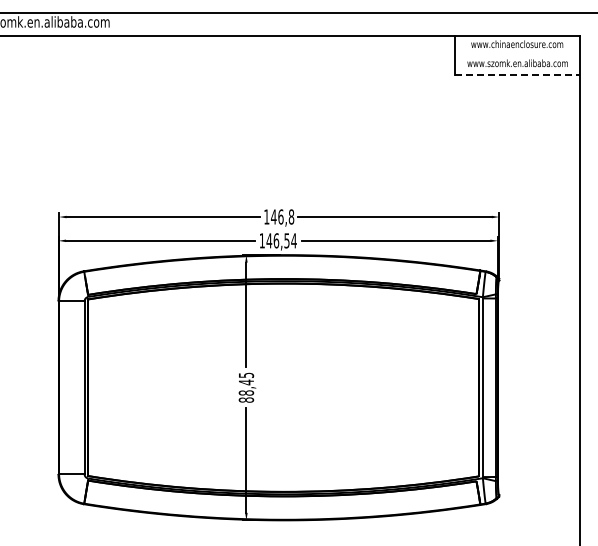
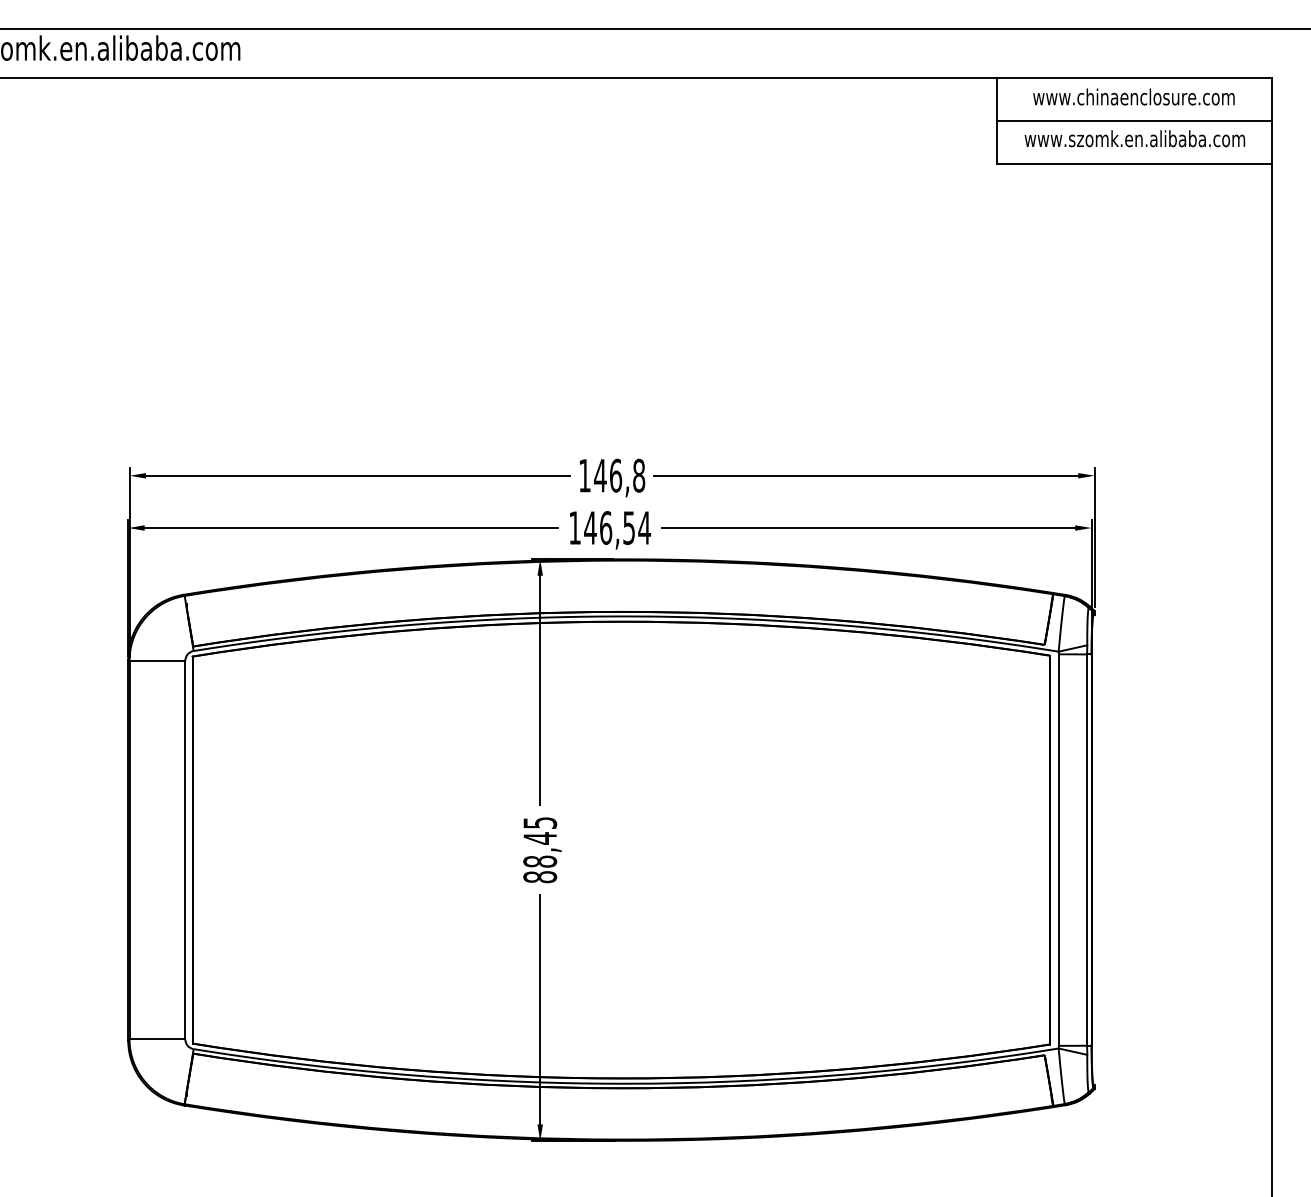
line: (517, 55) -> (1134, 121), added
line: (517, 74) -> (1134, 163), dashed -> solid

